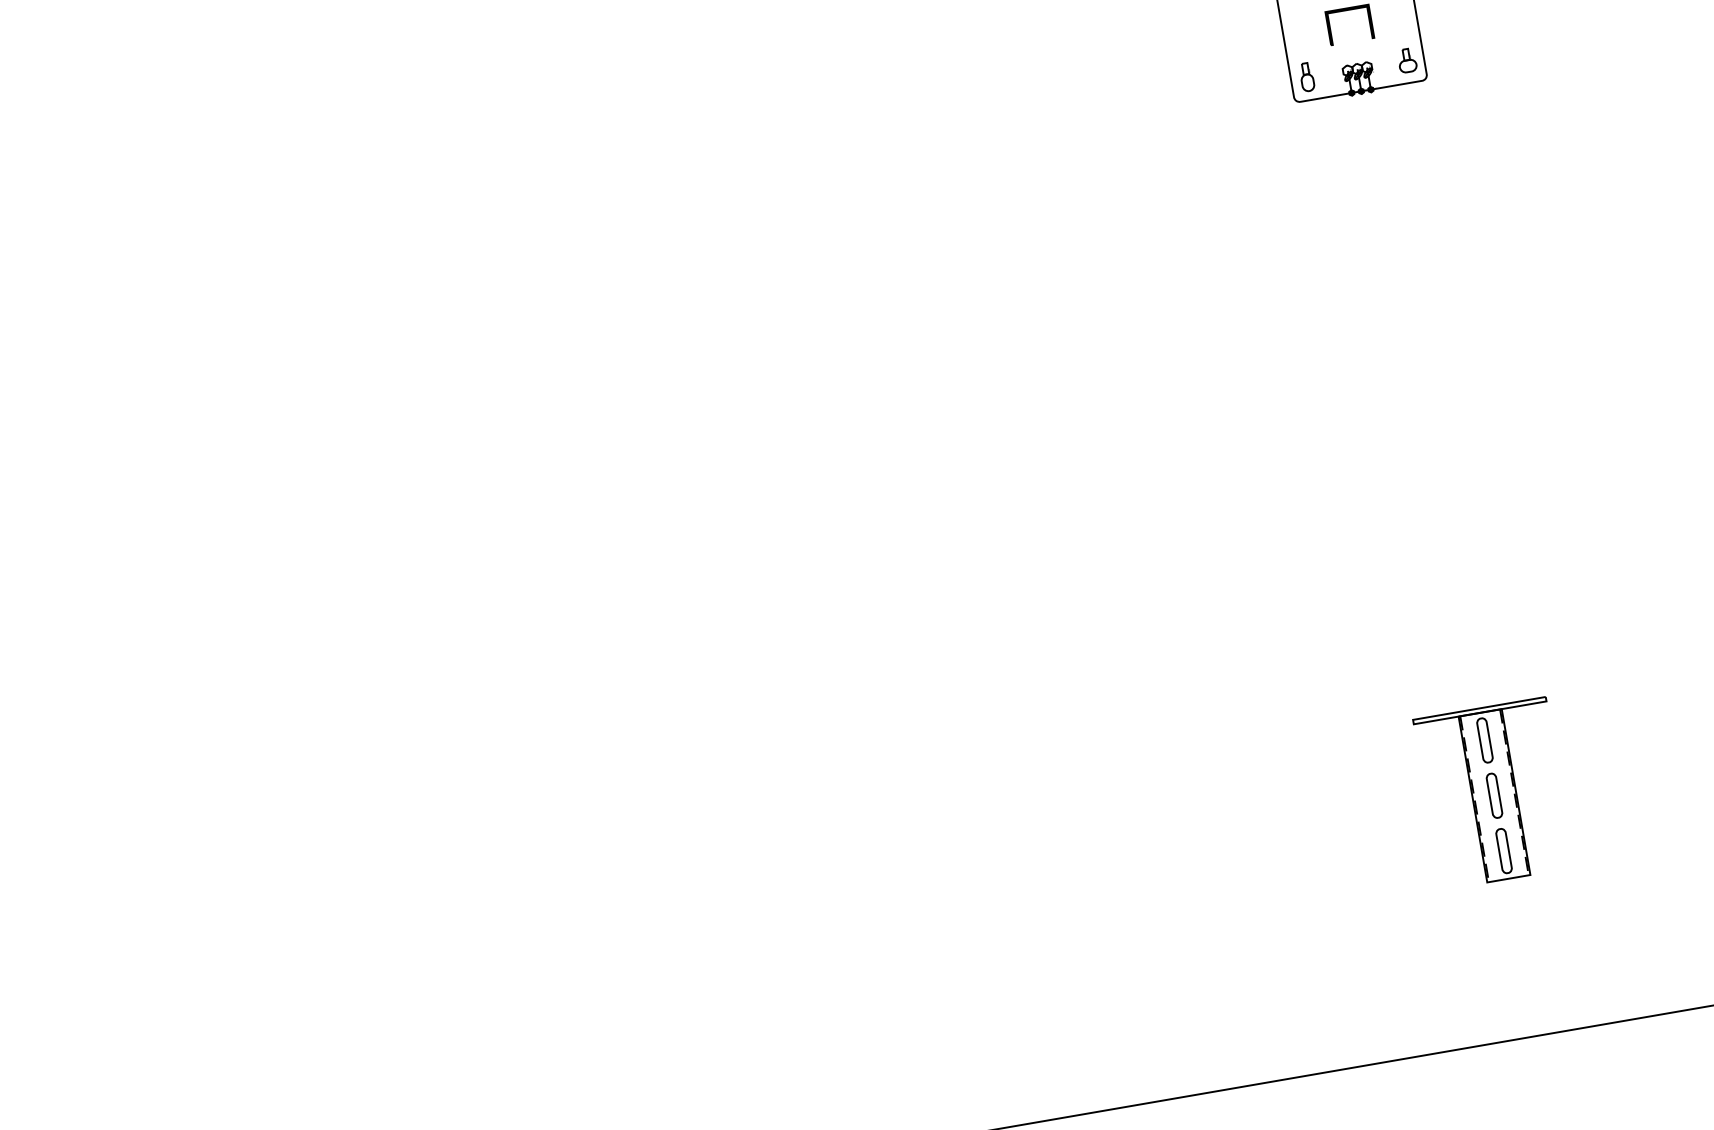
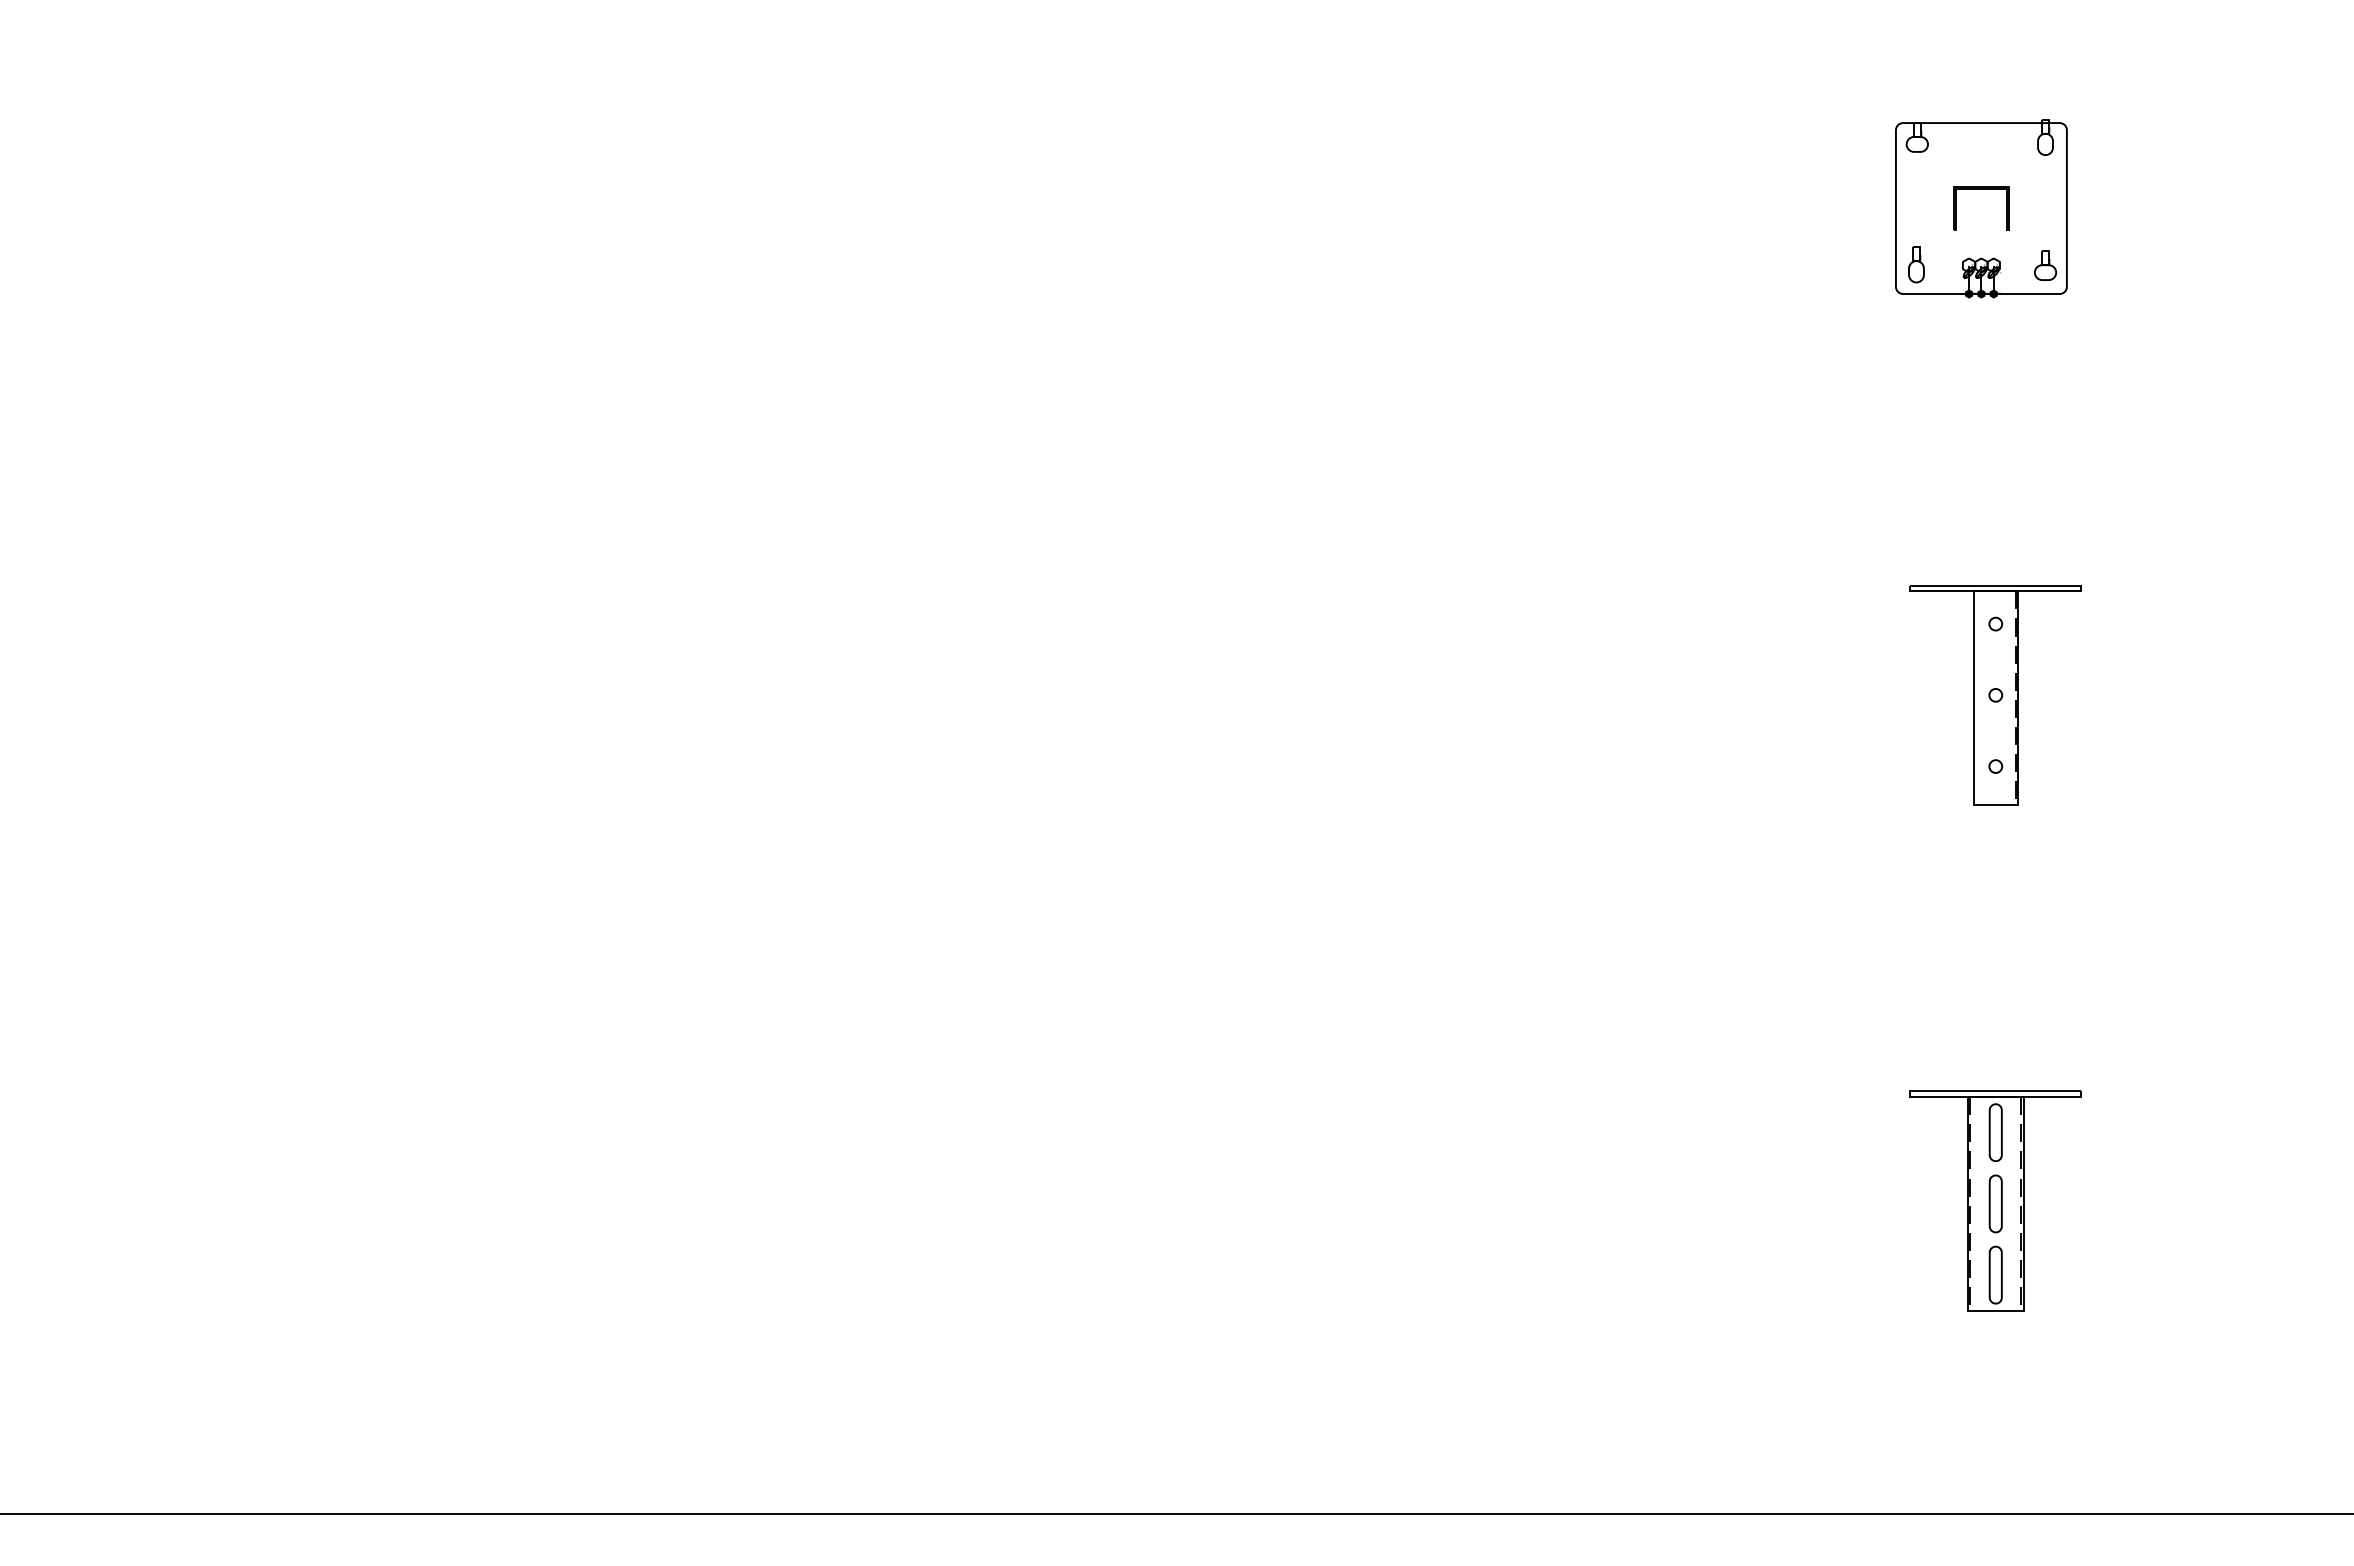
part: (1426, 401) -> (1995, 695), added

